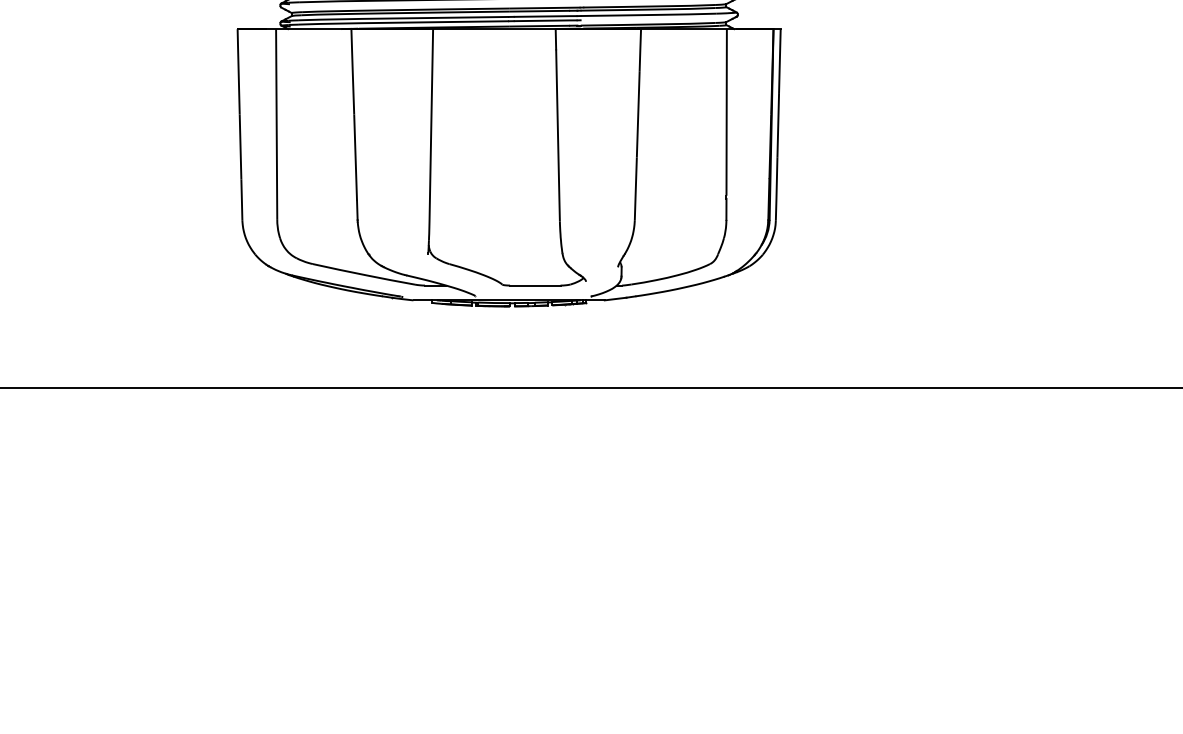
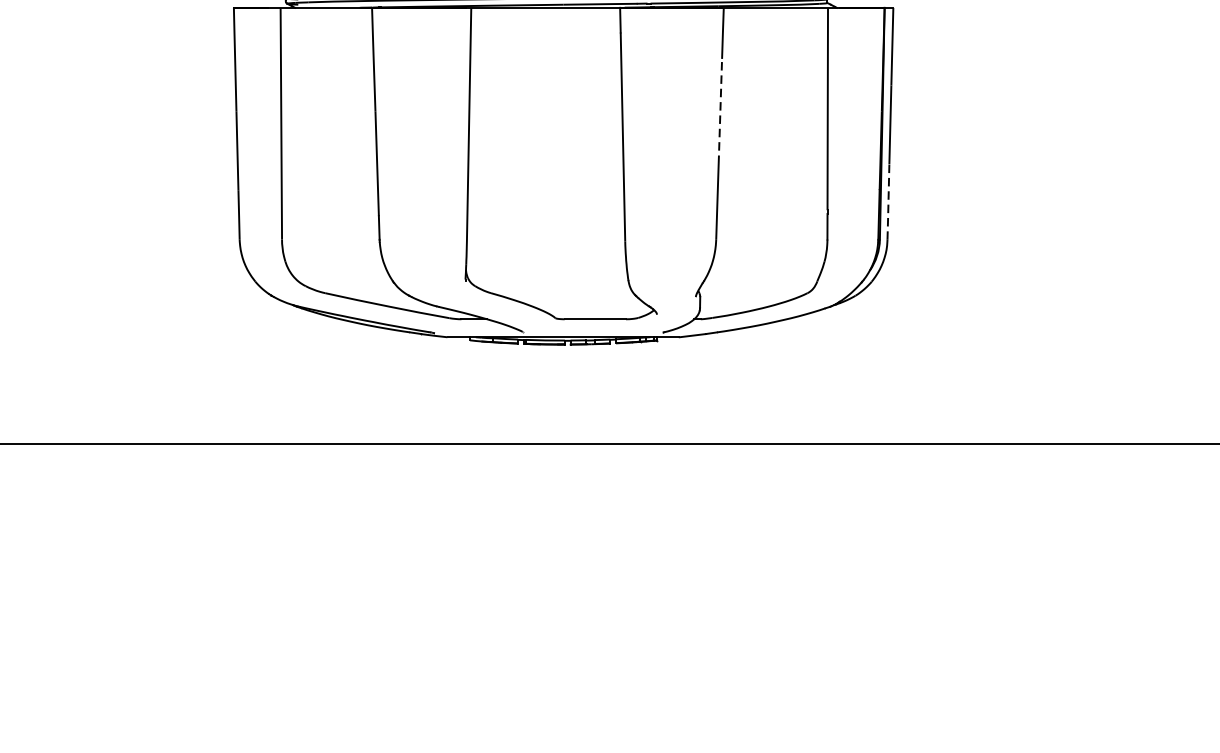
line: (638, 114) -> (720, 111), solid -> dashed
line: (776, 189) -> (888, 202), solid -> dashed

